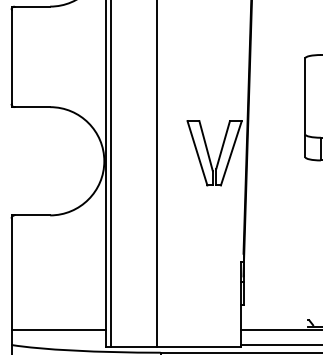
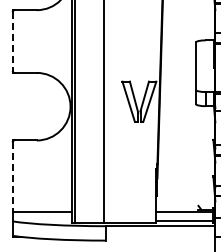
line: (11, 58) -> (12, 42), solid -> dashed
line: (11, 274) -> (12, 177), solid -> dashed

